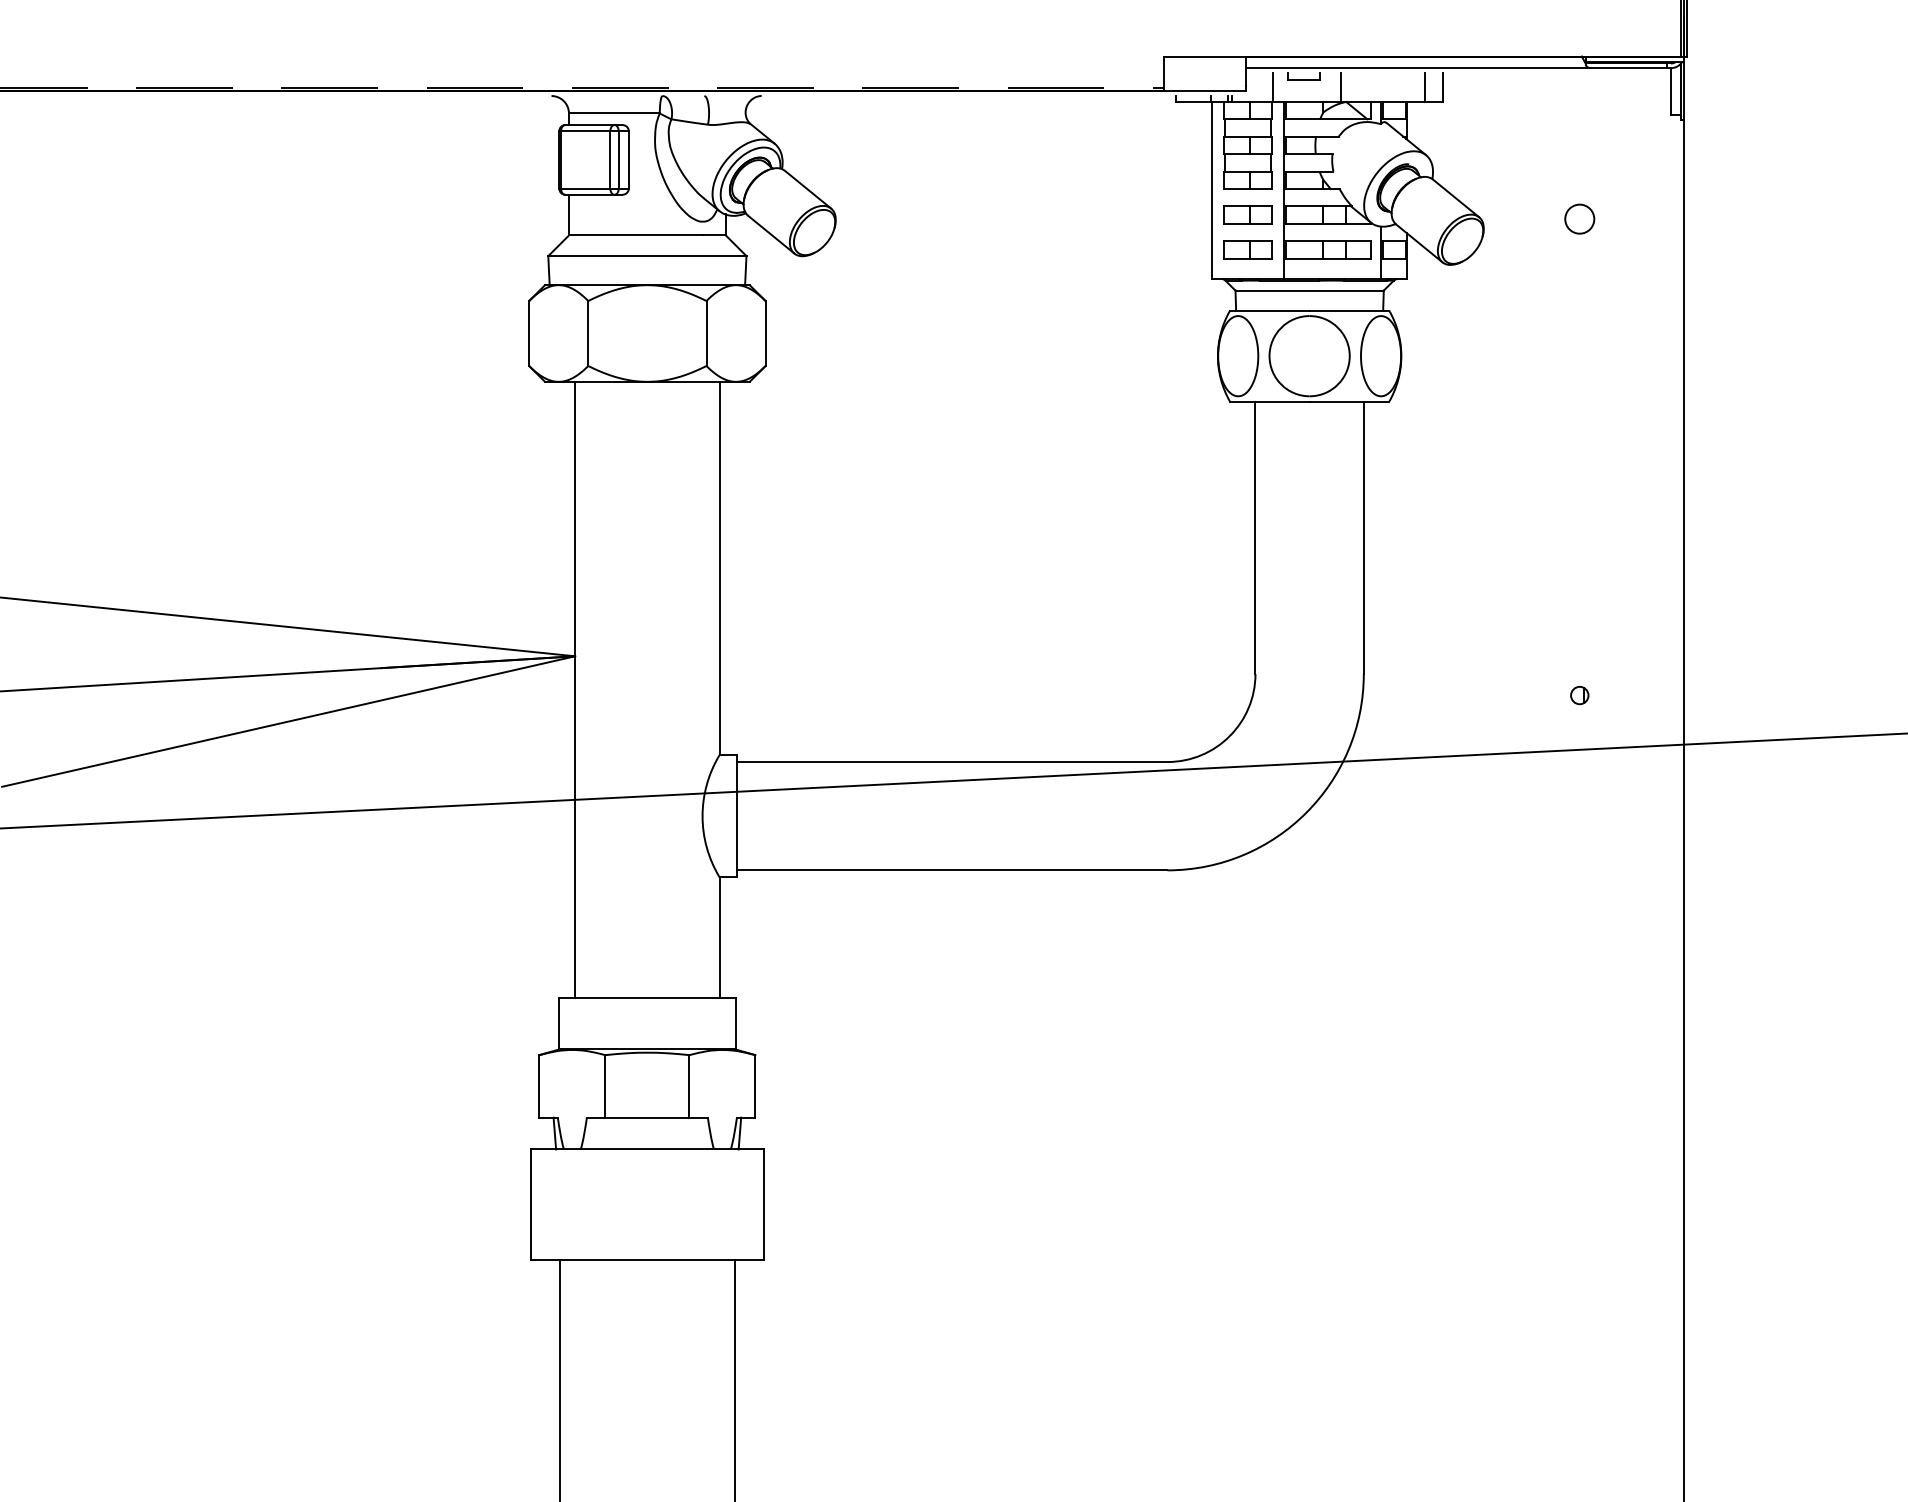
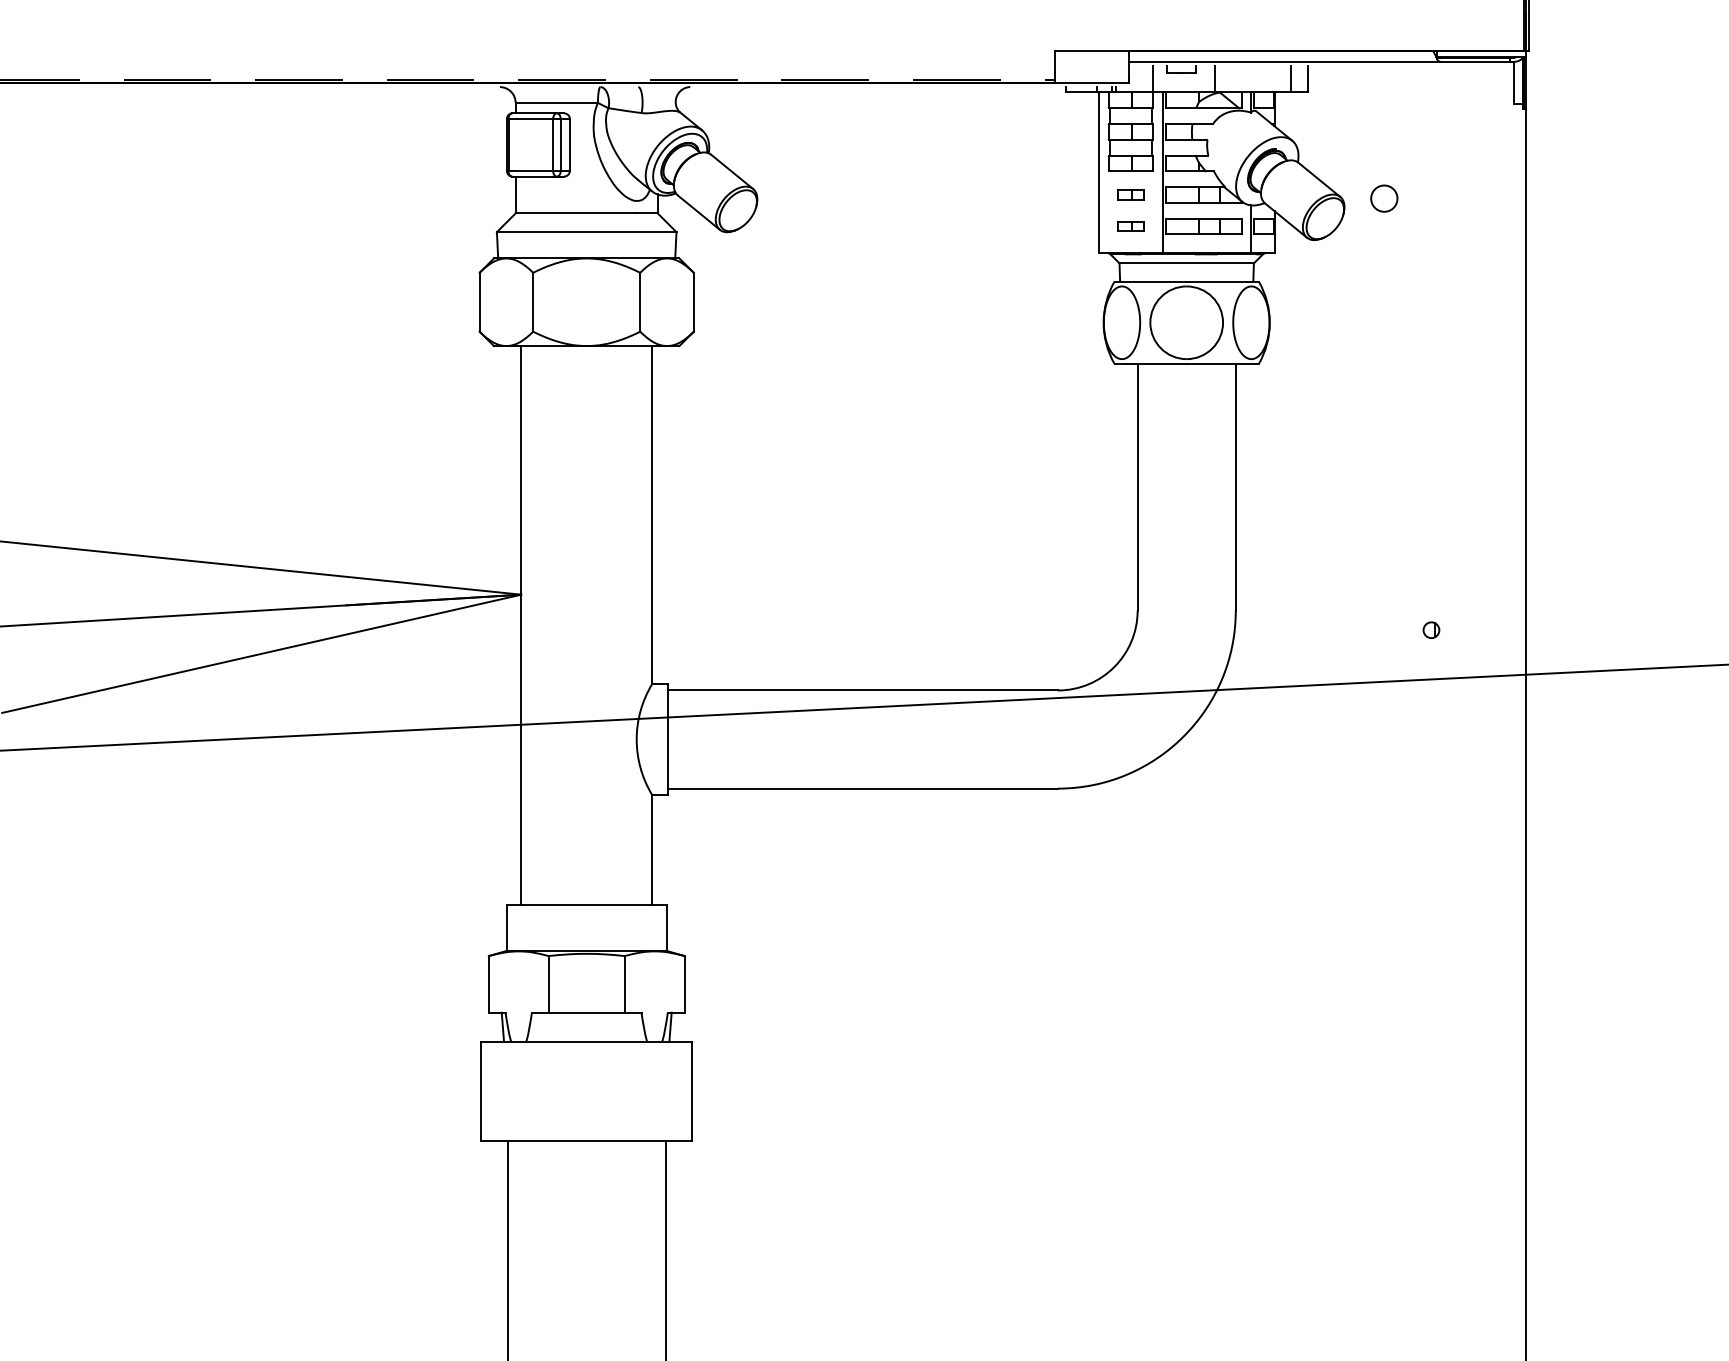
part: (1247, 214) -> (1130, 194), size x0.6
circle: (1579, 218) -> (1384, 198), moved
part: (1247, 249) -> (1130, 226), size x0.6

